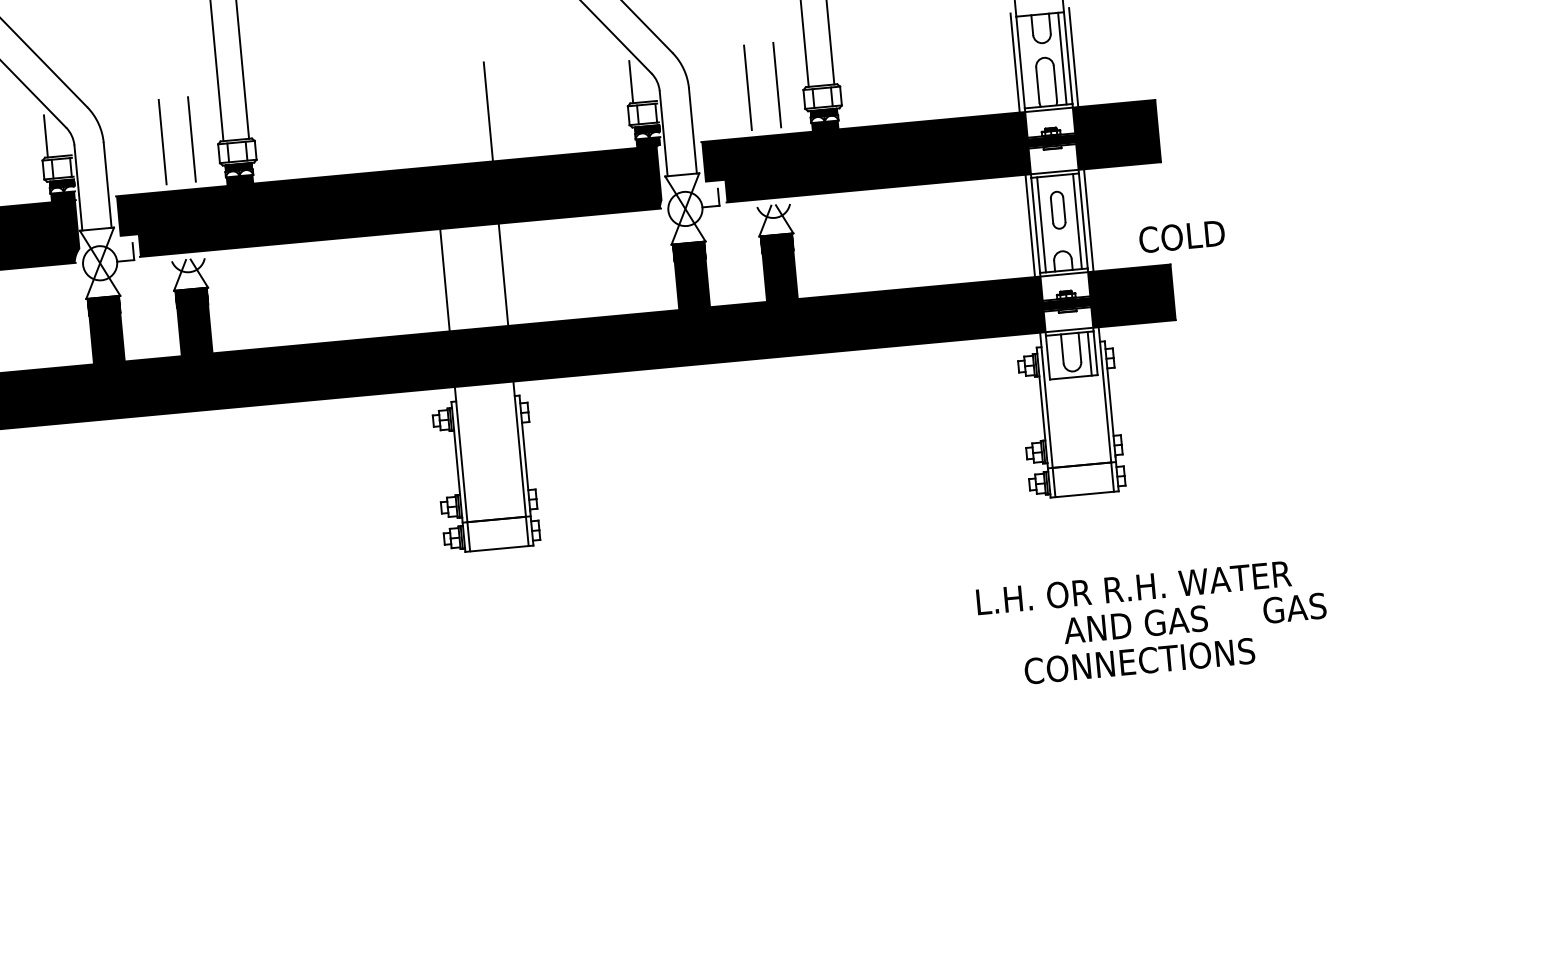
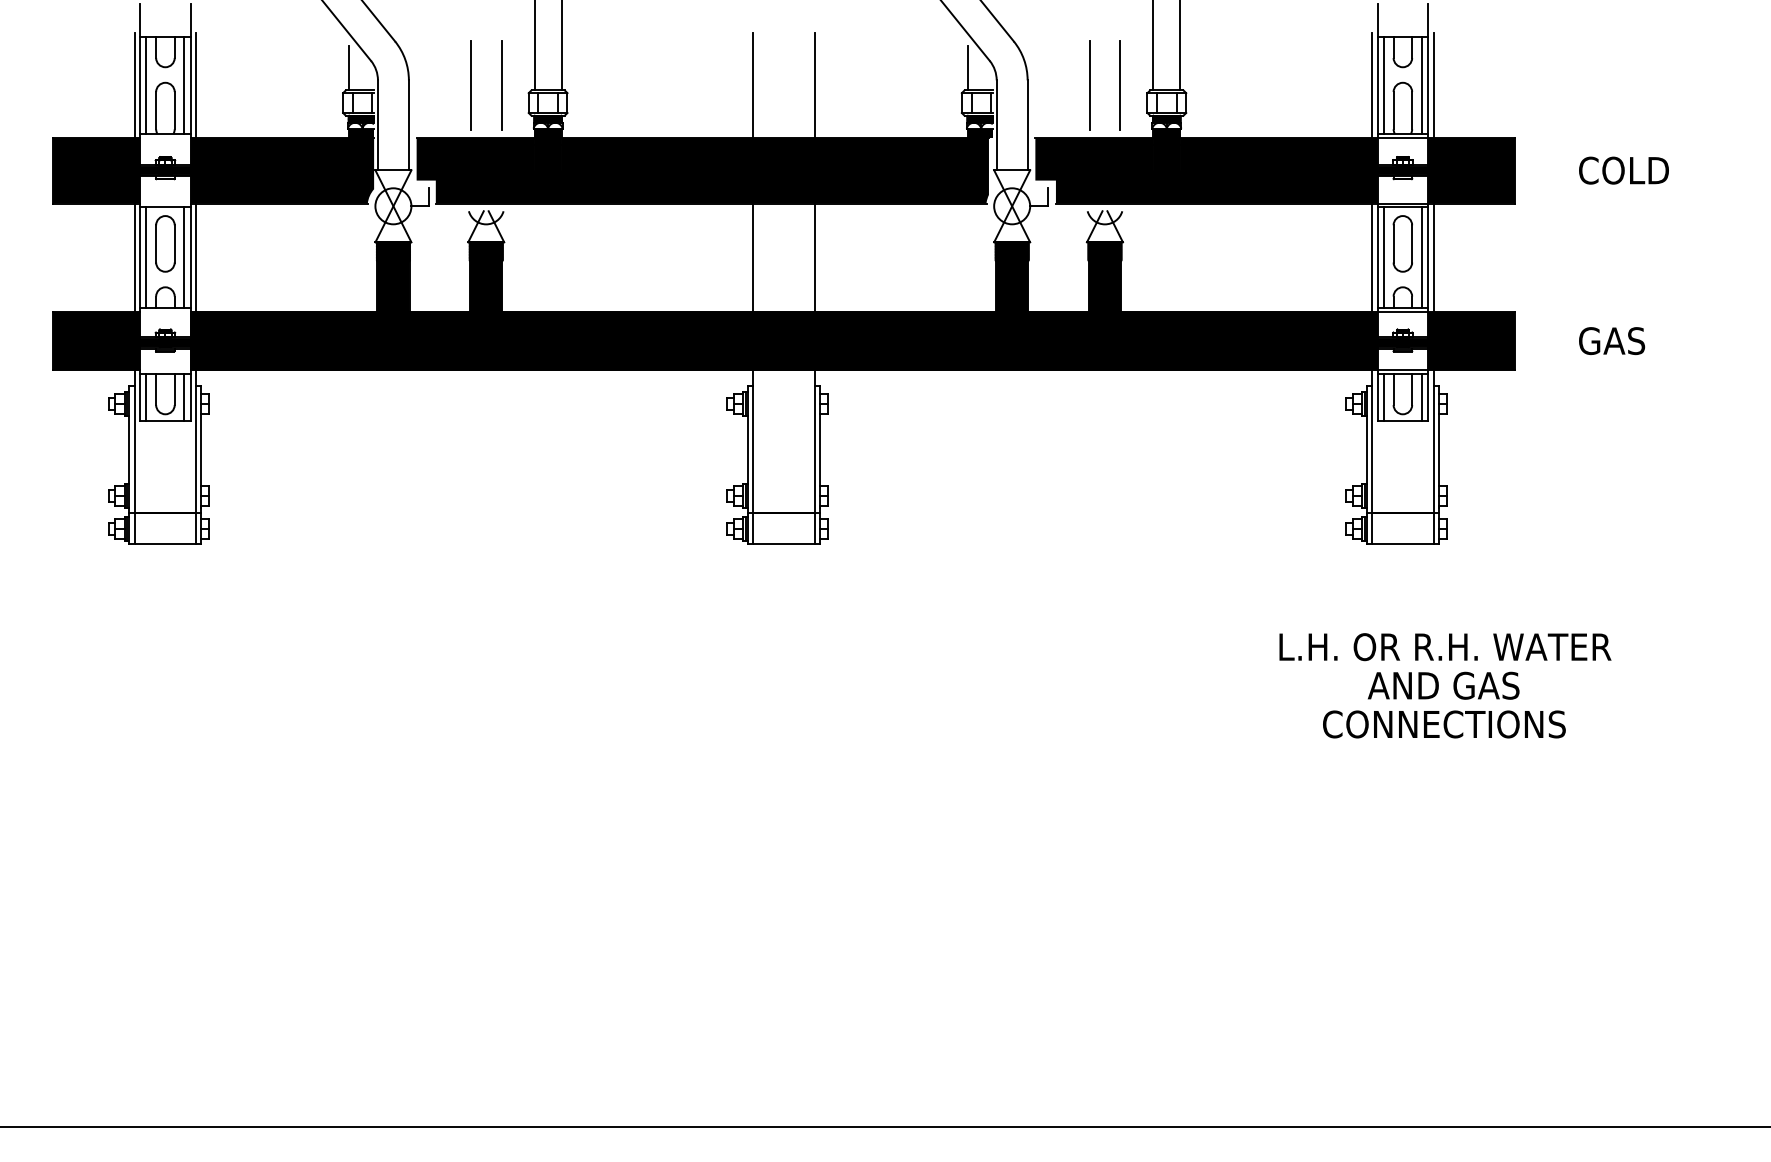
line: (1025, 61) -> (1383, 84), added
line: (430, 117) -> (753, 85), added
part: (1057, 209) -> (1402, 243), size x1.43
text: (1181, 236) -> (1623, 170), moved
line: (1053, 357) -> (1383, 397), added
text: (1295, 607) -> (1612, 340), moved

